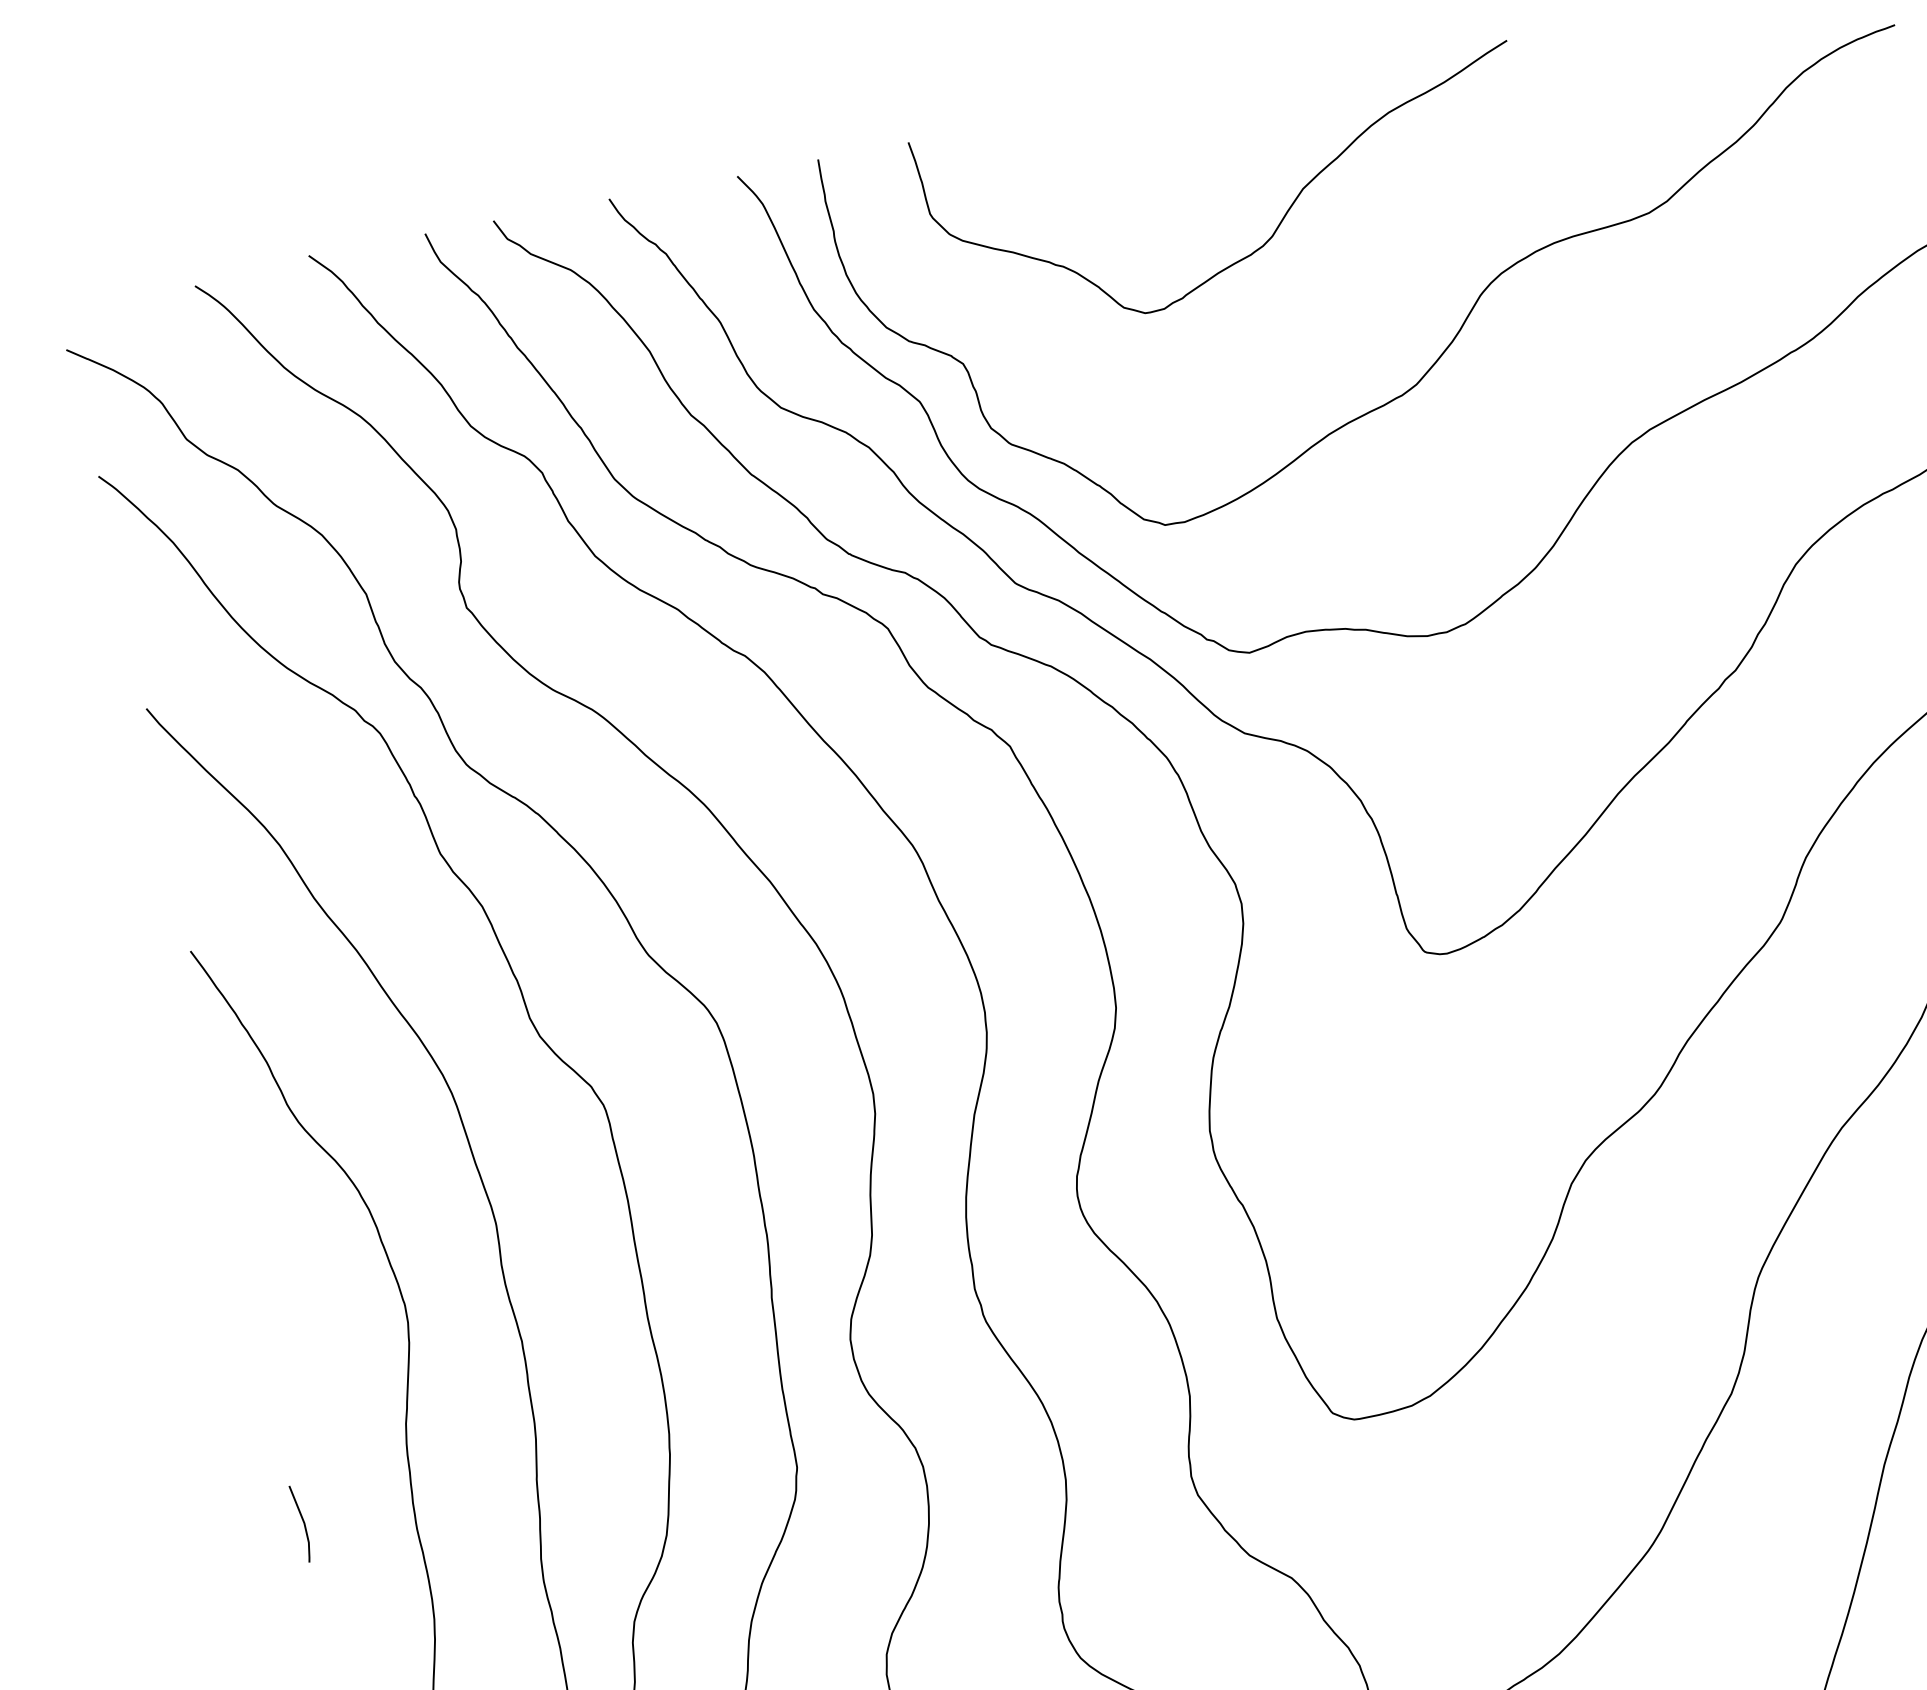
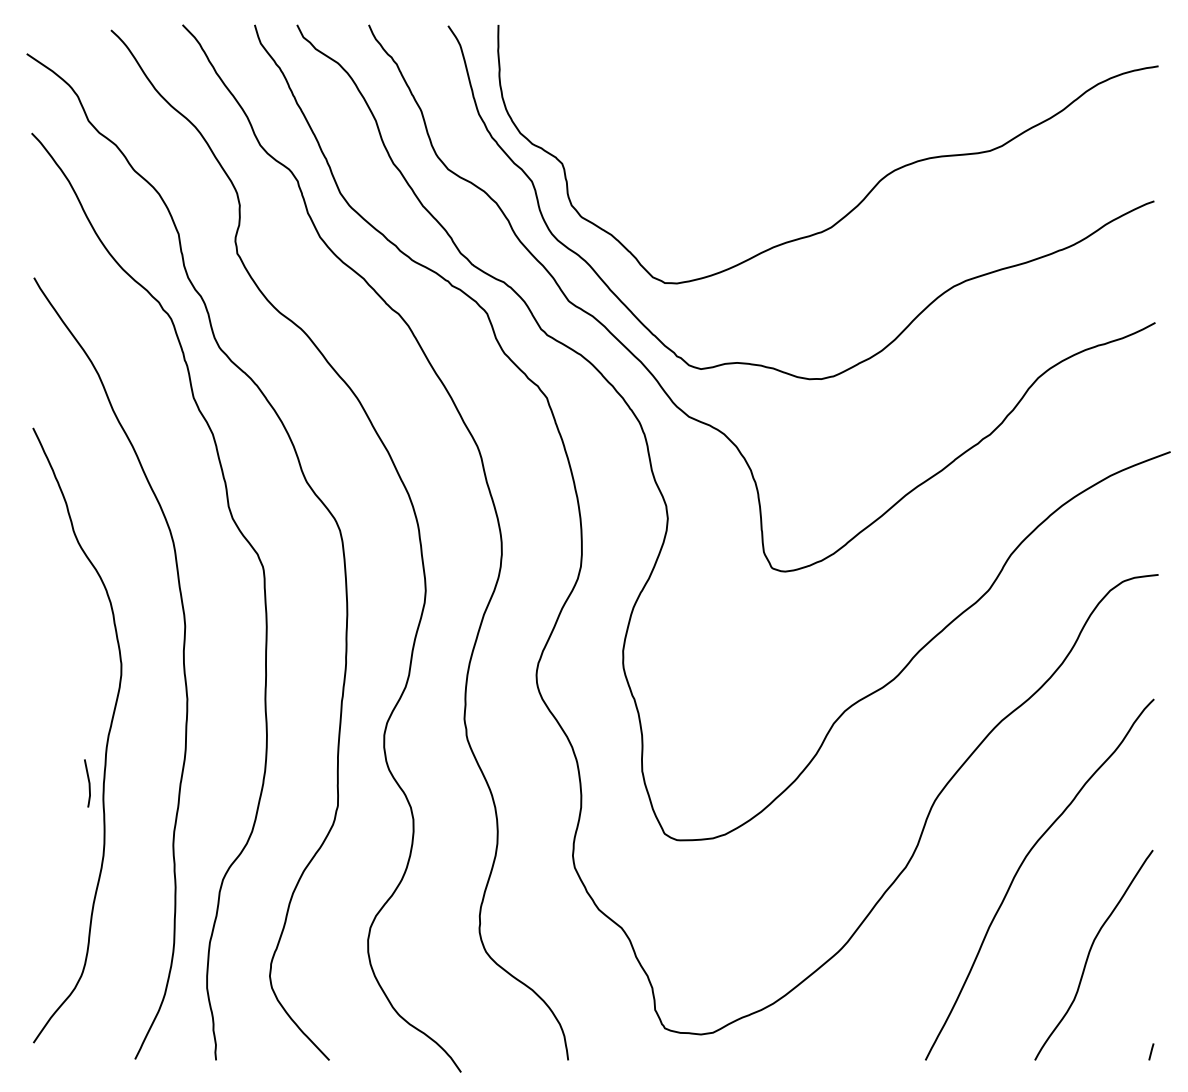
curve: (1276, 225) -> (765, 116), removed
line: (302, 1523) -> (88, 783), moved

